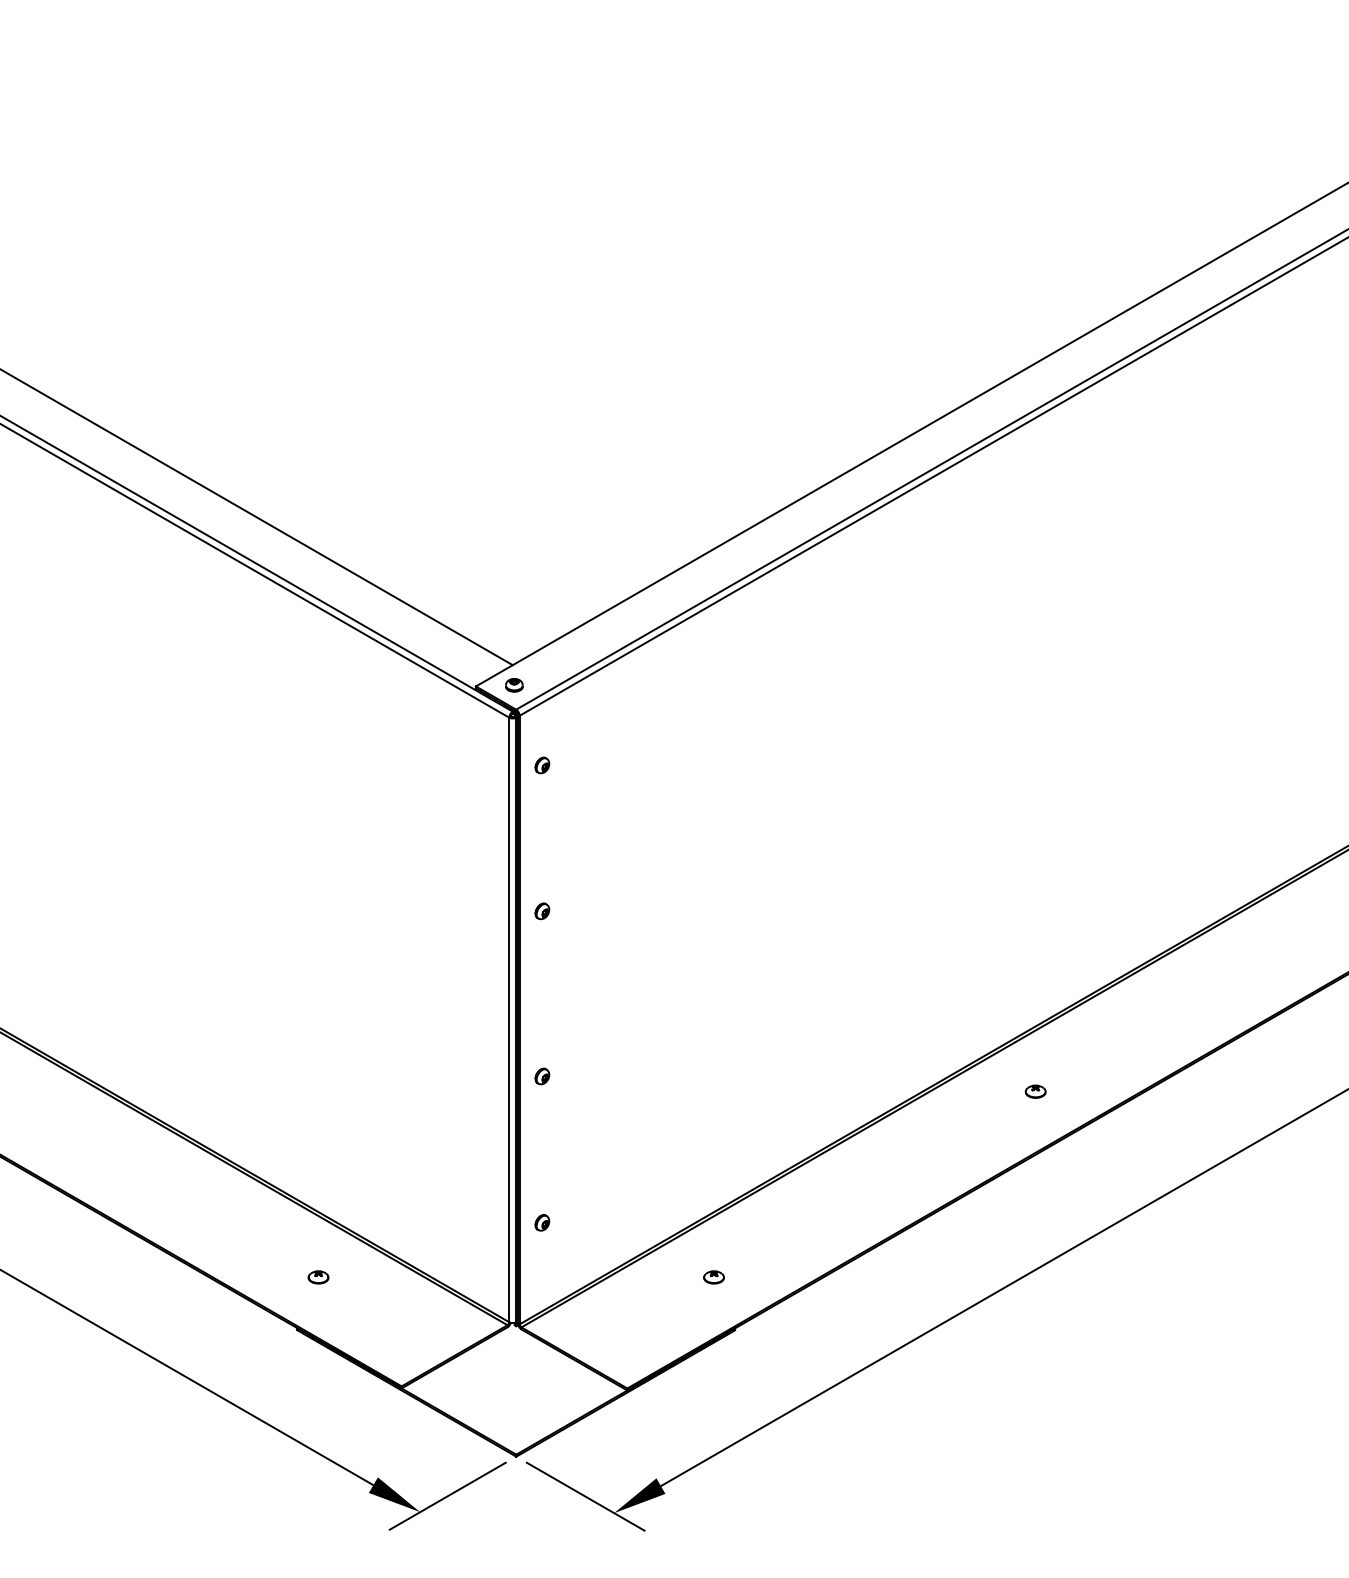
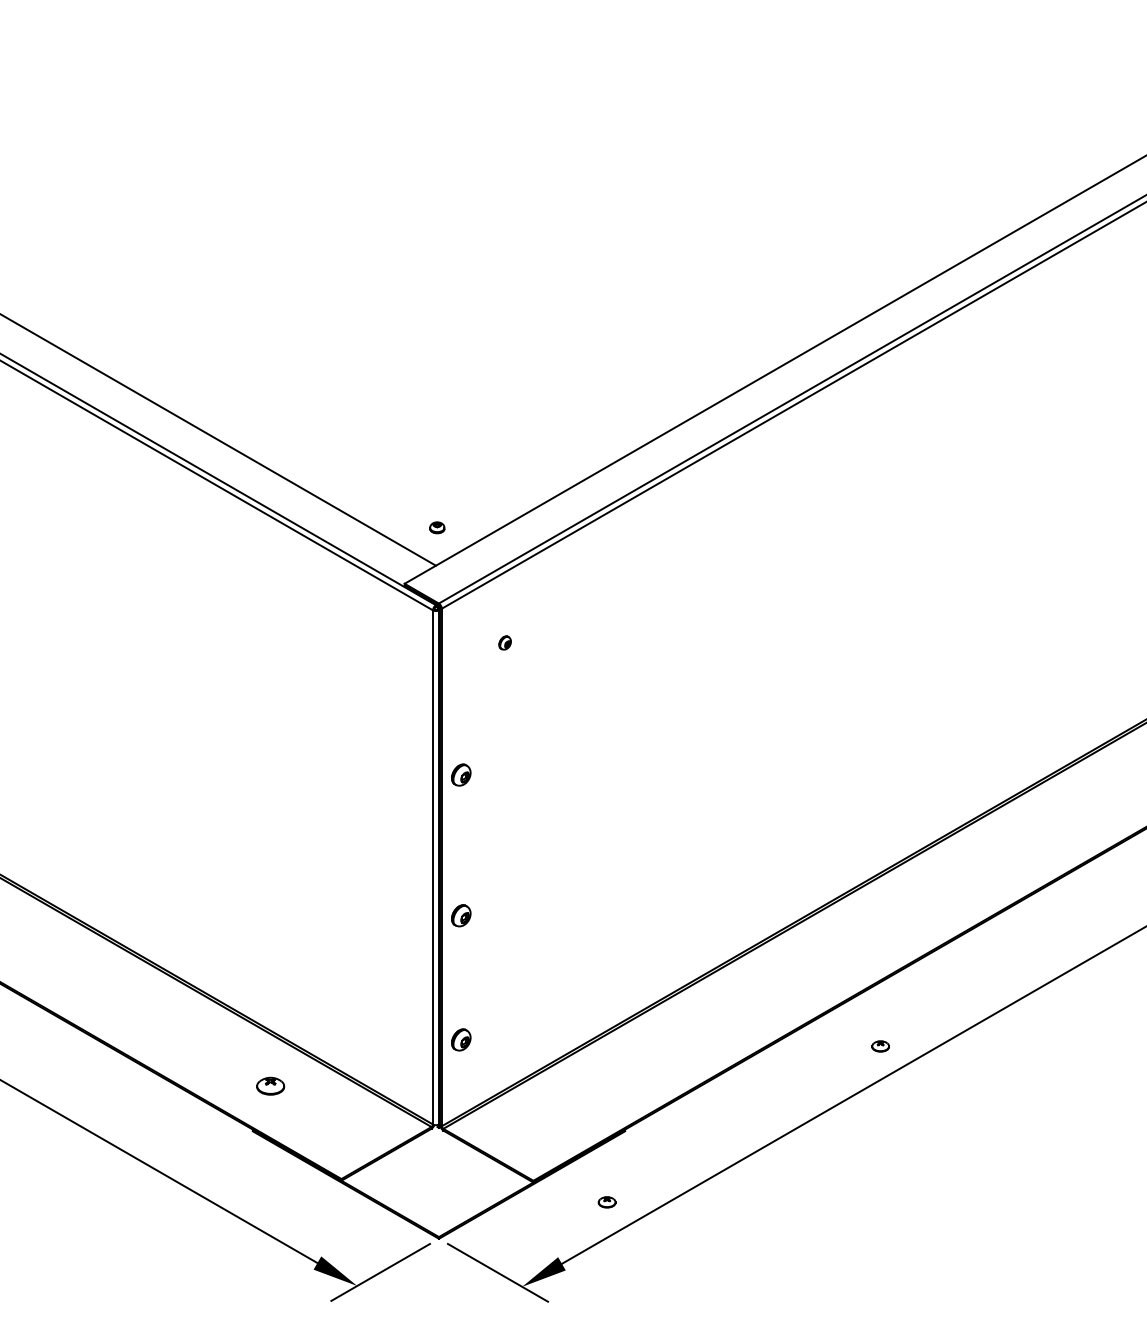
part: (514, 684) -> (437, 527), moved
part: (541, 764) -> (504, 642), moved
part: (541, 910) -> (460, 774), size x1.6
part: (541, 1075) -> (460, 914), size x1.6
part: (1035, 1091) -> (880, 1046), moved
part: (541, 1222) -> (460, 1039), size x1.6
part: (318, 1277) -> (270, 1086), size x1.6
part: (713, 1277) -> (606, 1202), moved

